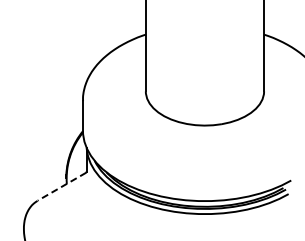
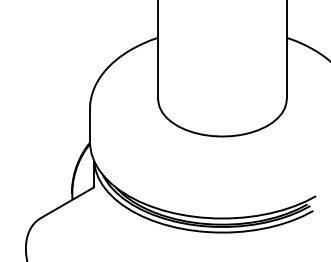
line: (62, 186) -> (67, 202), dashed -> solid

